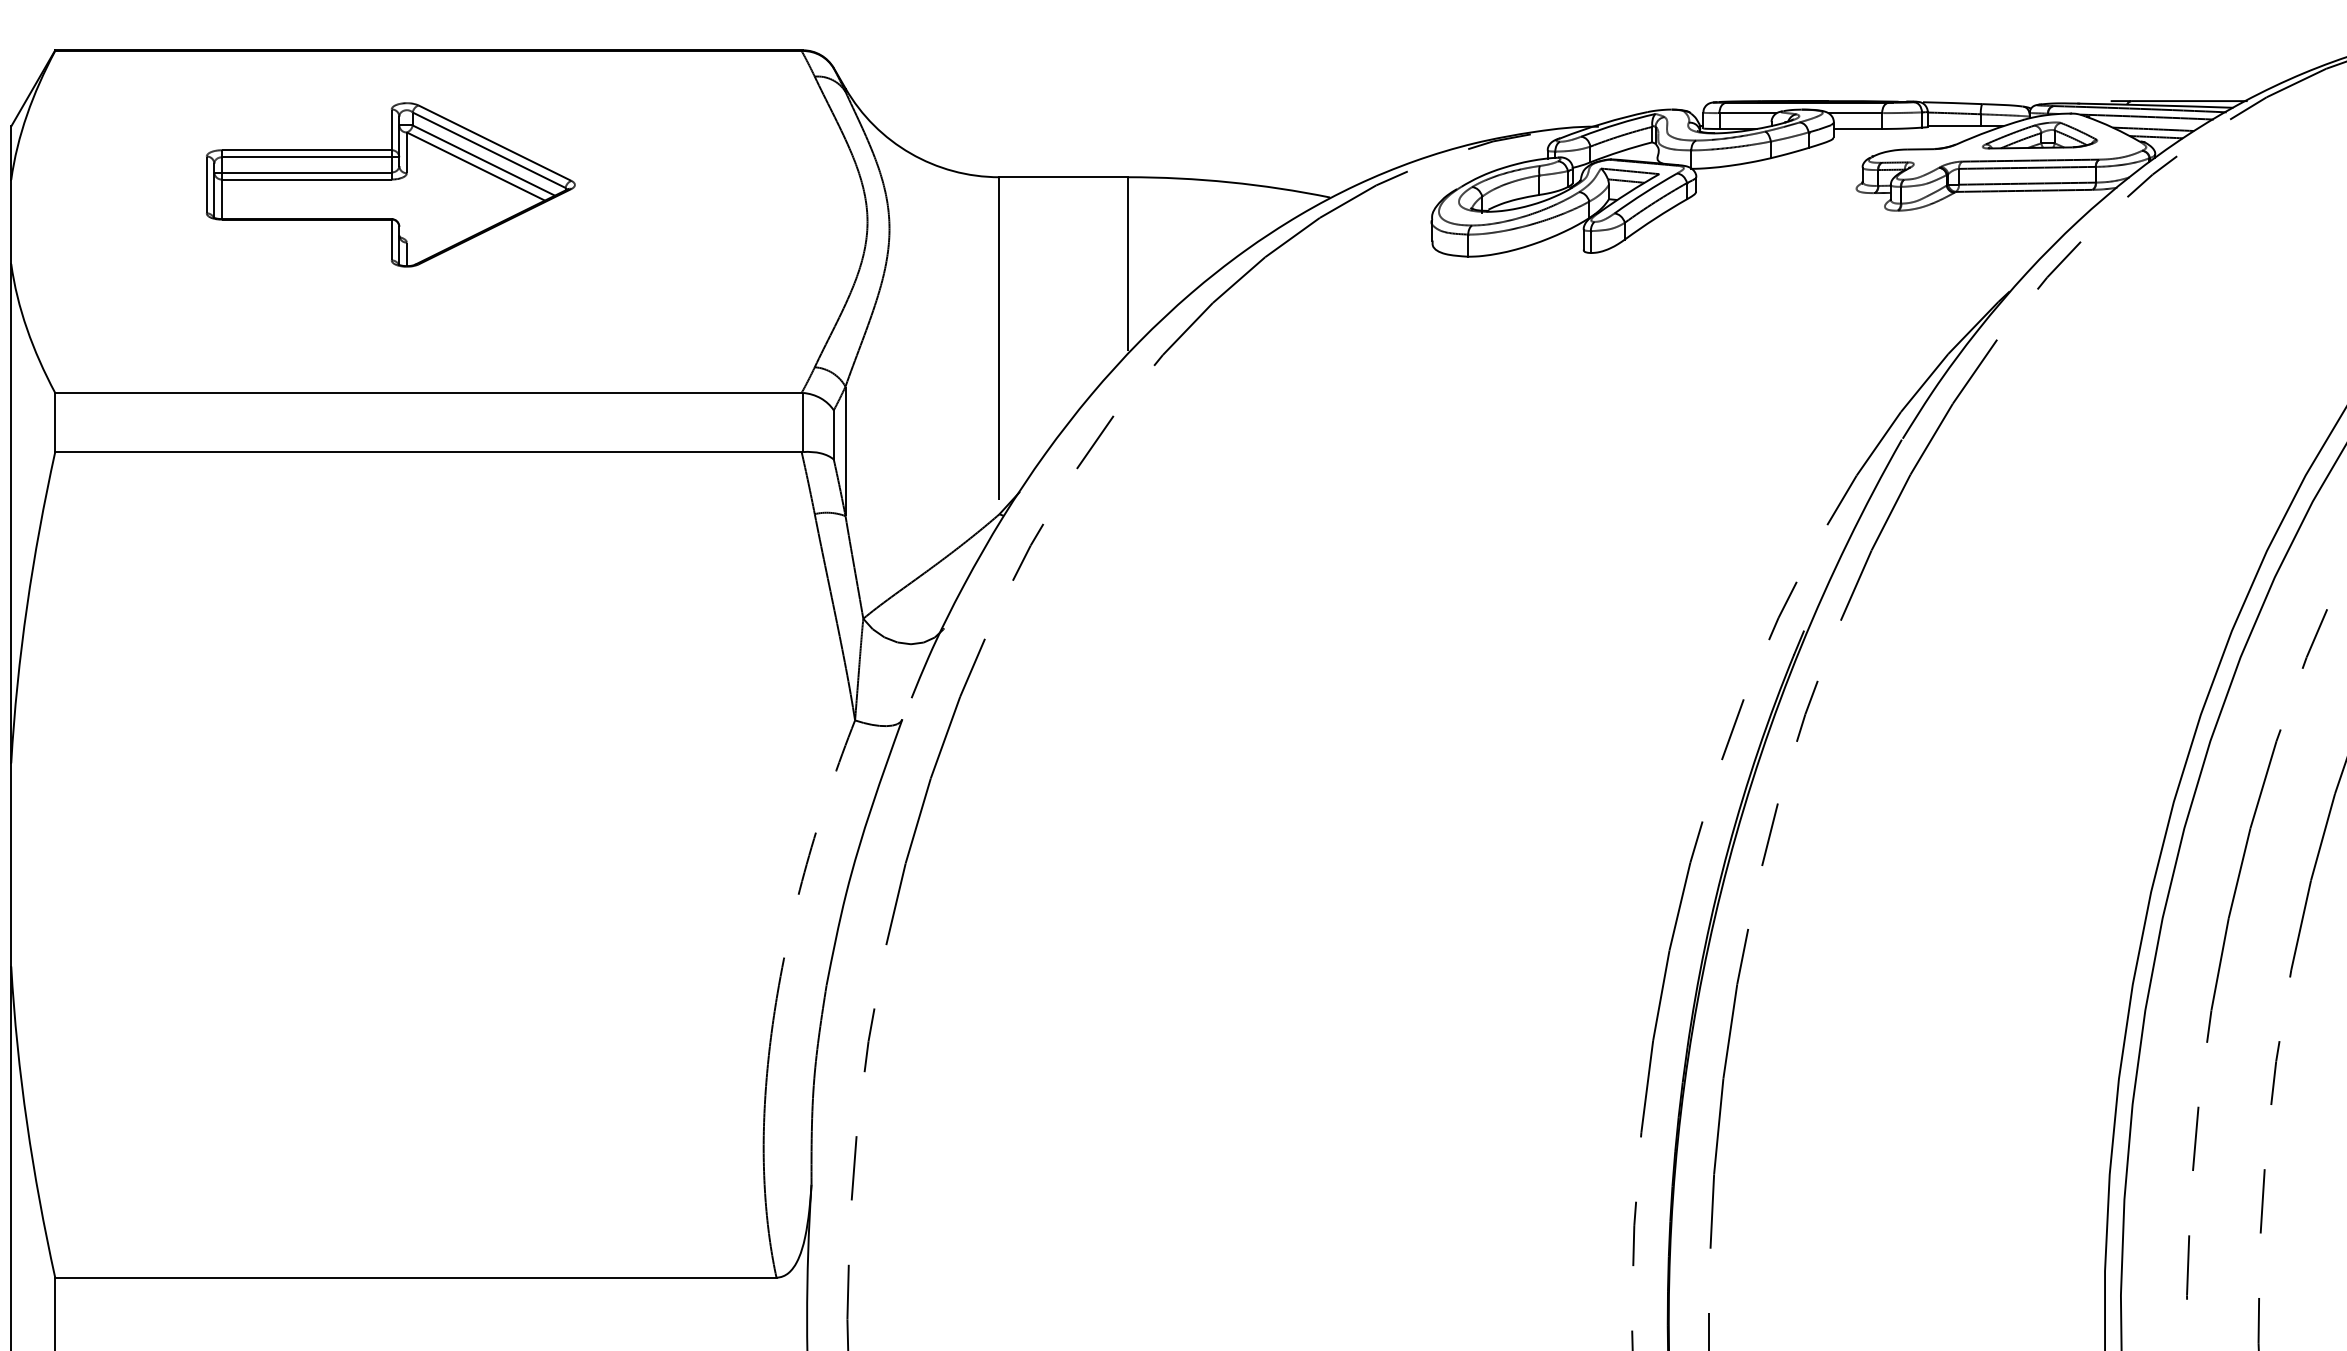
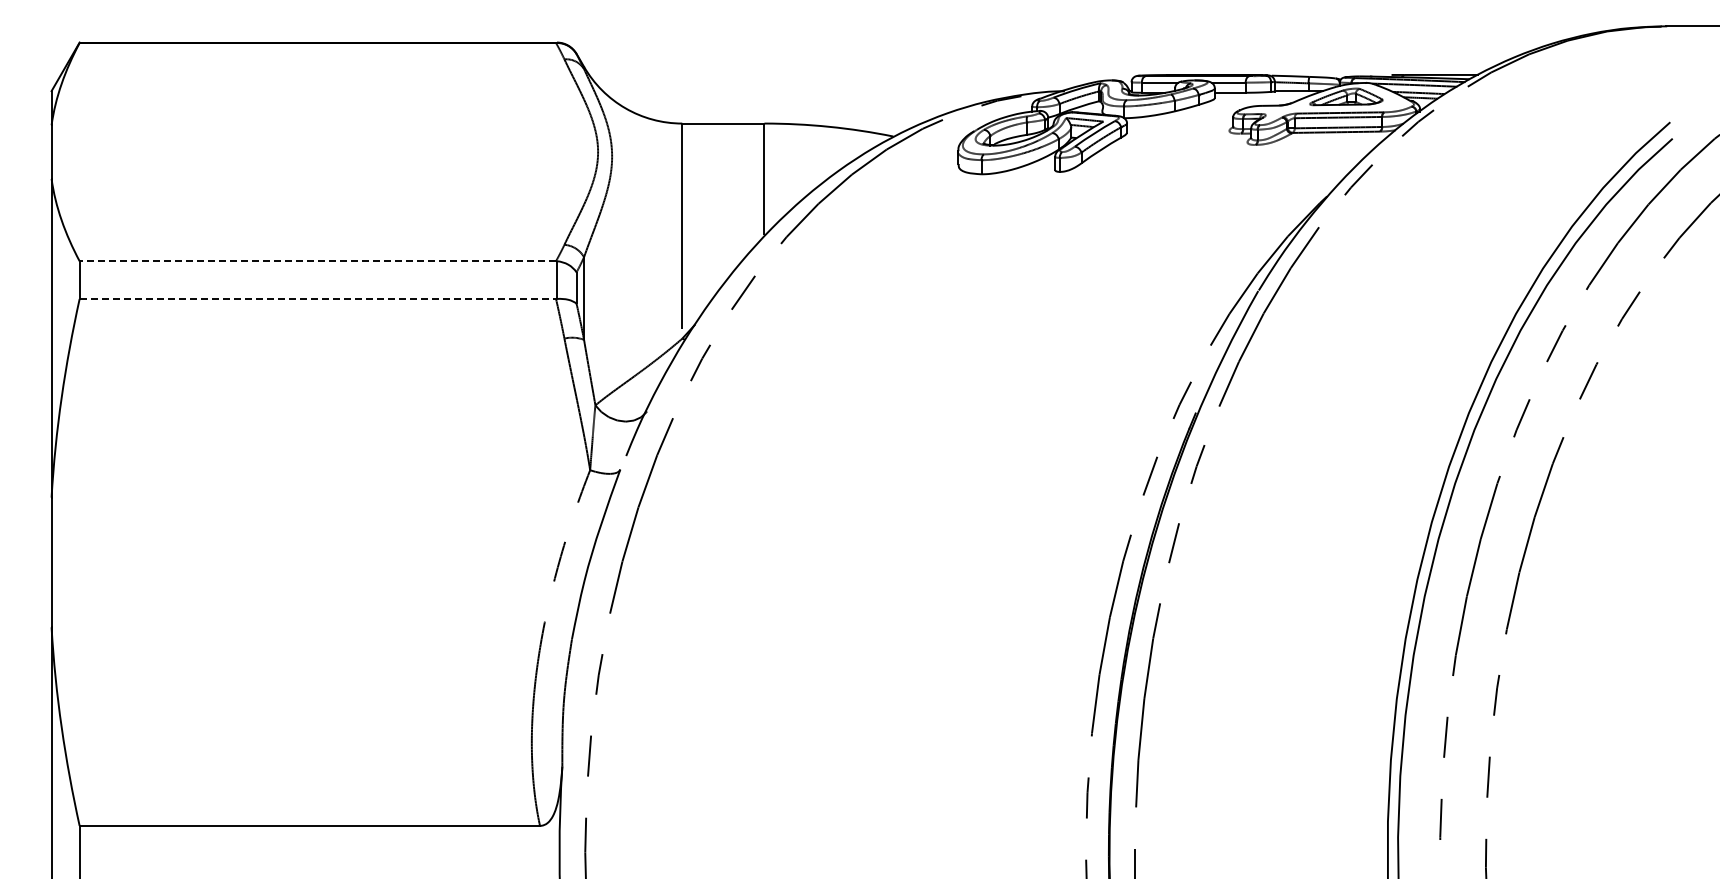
part: (390, 184) -> (293, 128), removed
line: (427, 393) -> (317, 261), solid -> dashed
line: (429, 452) -> (318, 299), solid -> dashed

